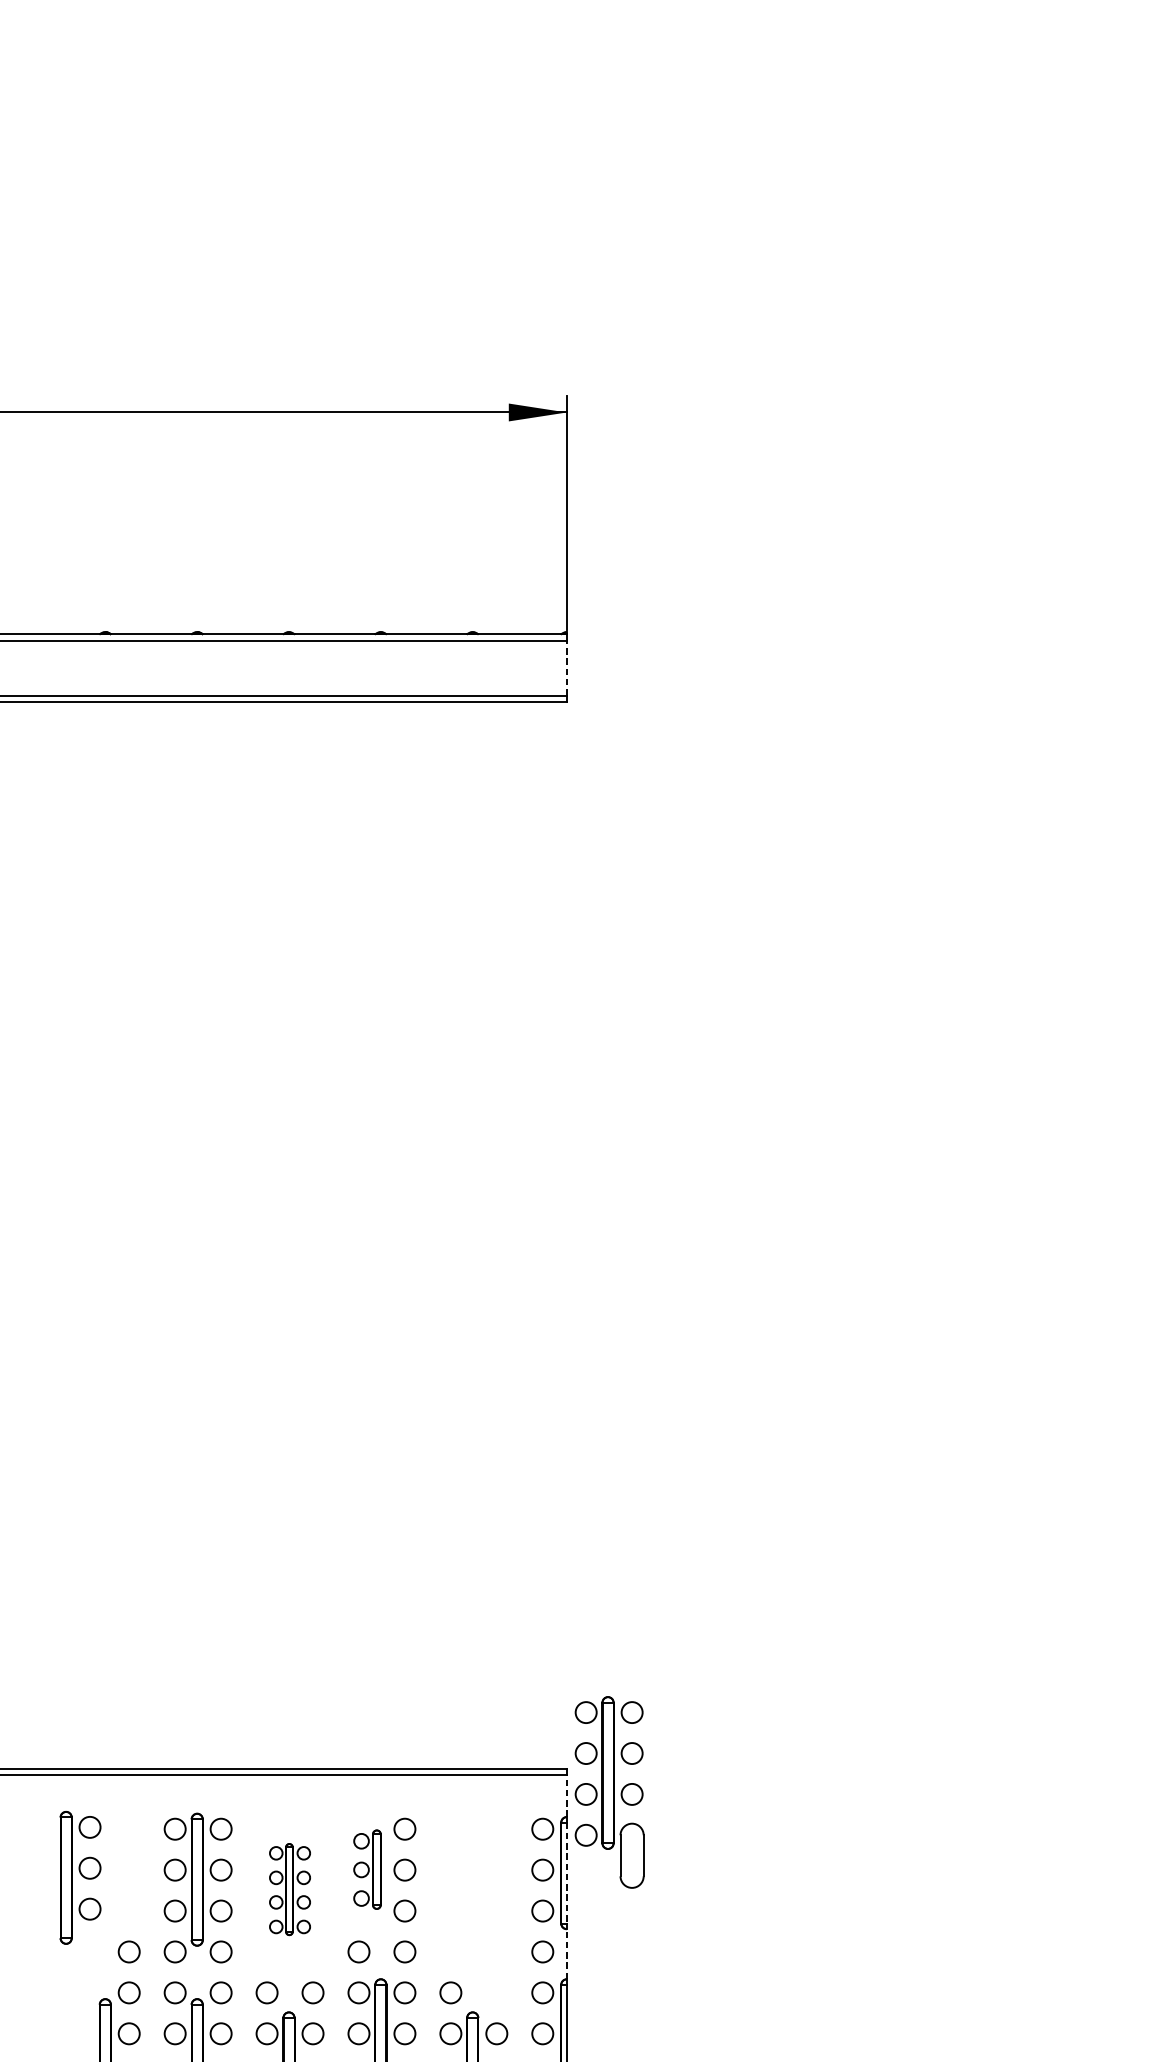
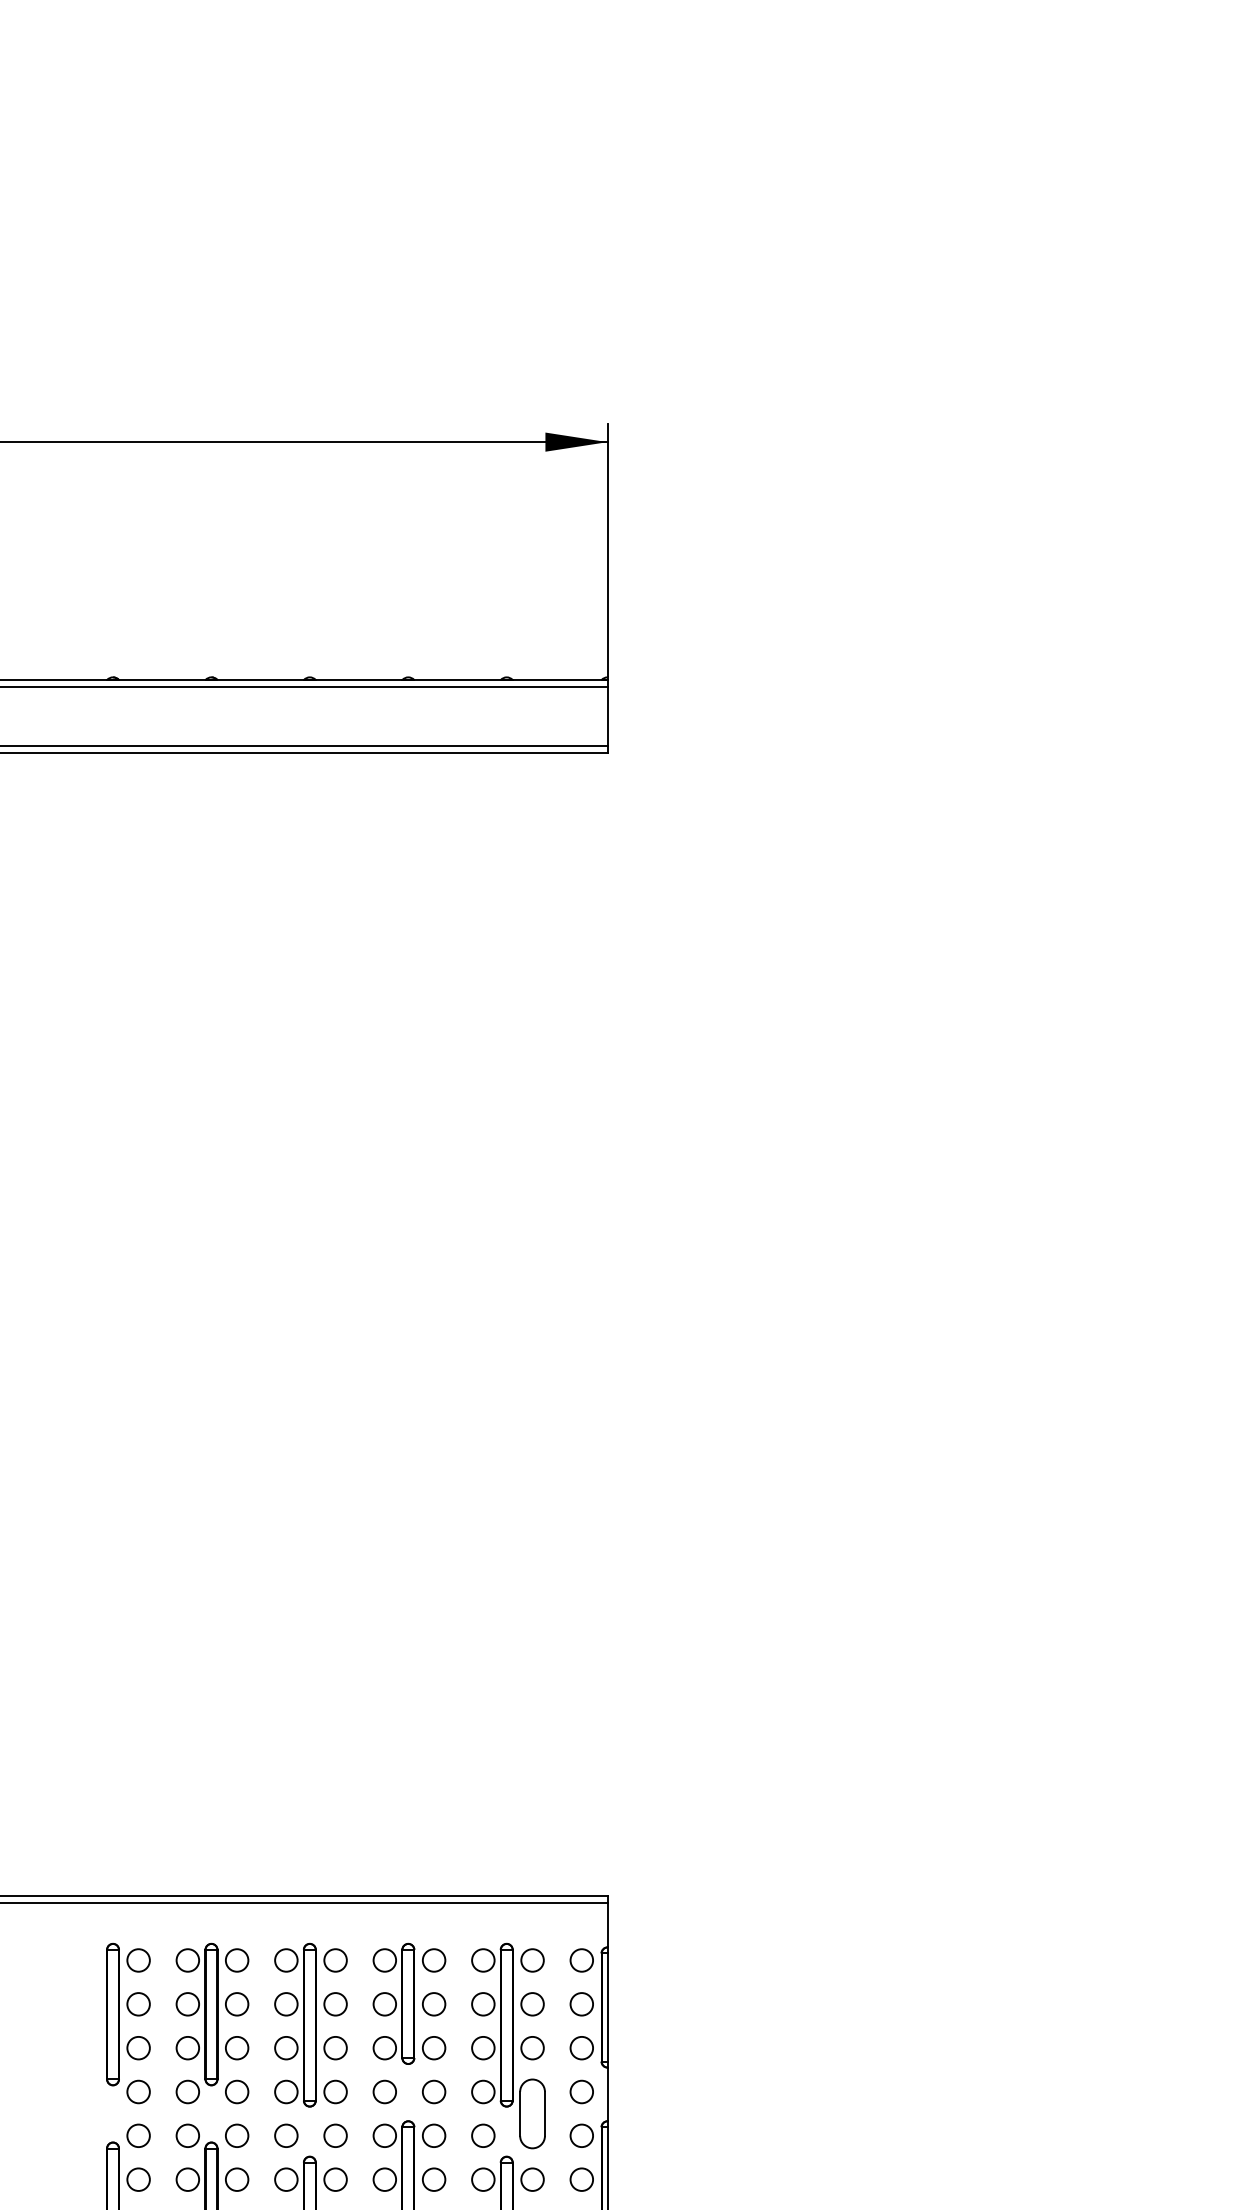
line: (566, 667) -> (607, 715), dashed -> solid
part: (609, 1791) -> (508, 2045), moved
line: (566, 1795) -> (607, 1924), dashed -> solid
part: (367, 1869) -> (393, 2003), size x1.43
line: (566, 1873) -> (607, 2007), dashed -> solid
part: (80, 1877) -> (128, 2014), moved
part: (289, 1888) -> (310, 2024), size x1.67
line: (566, 1954) -> (607, 2094), dashed -> solid

